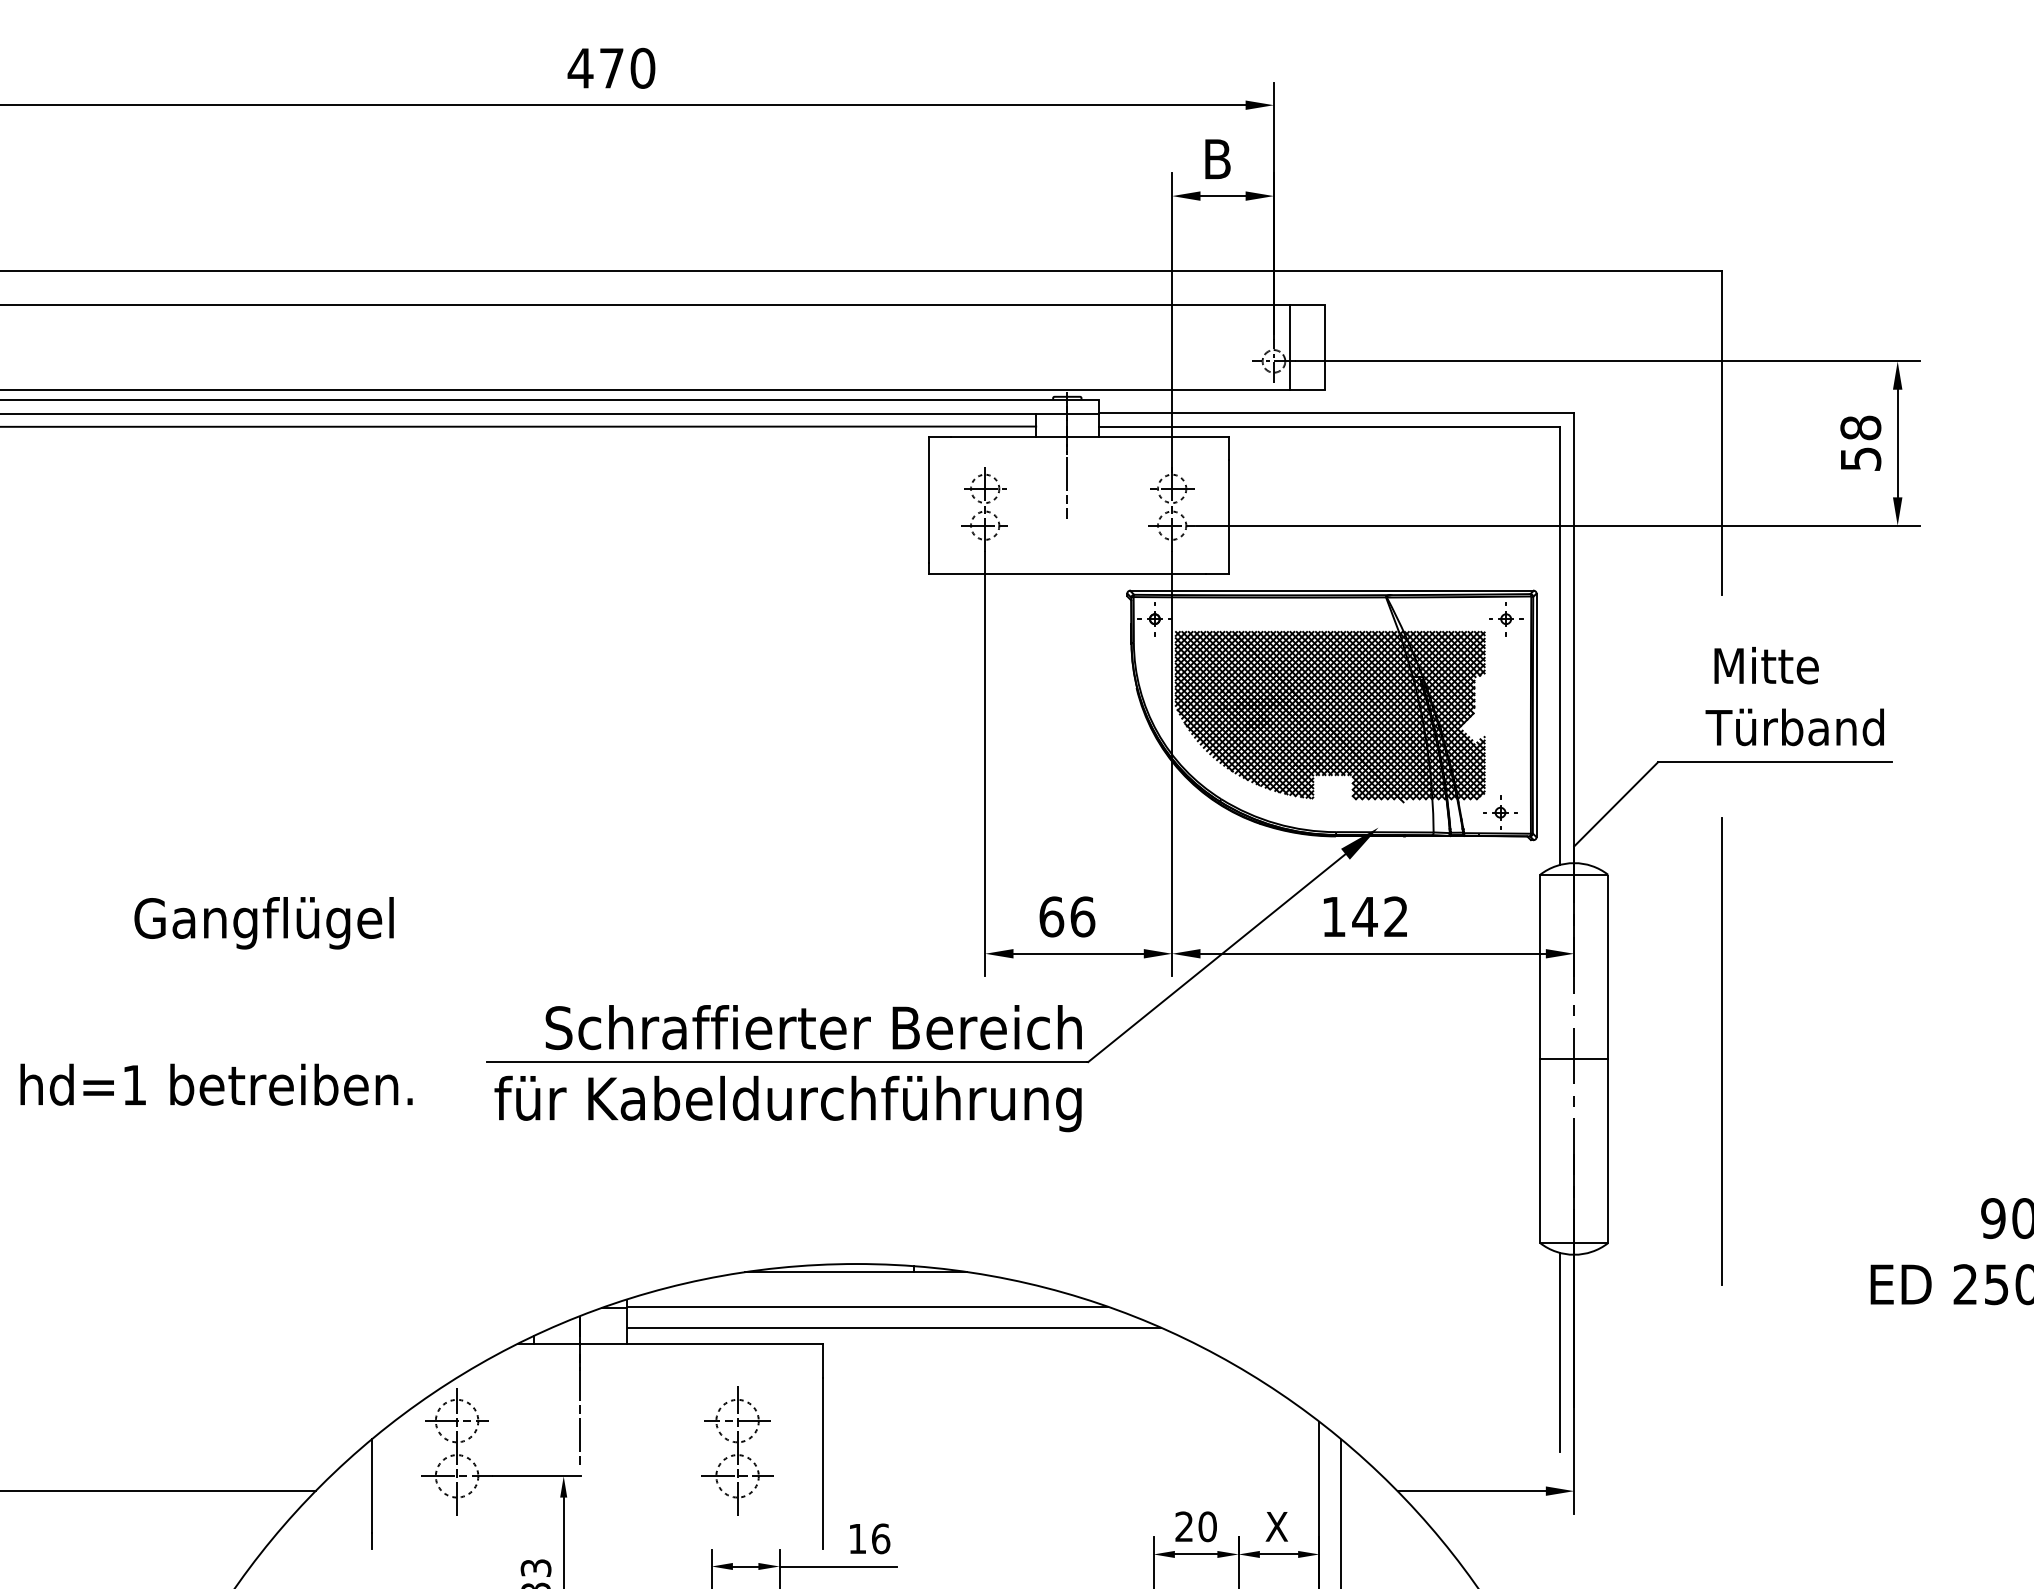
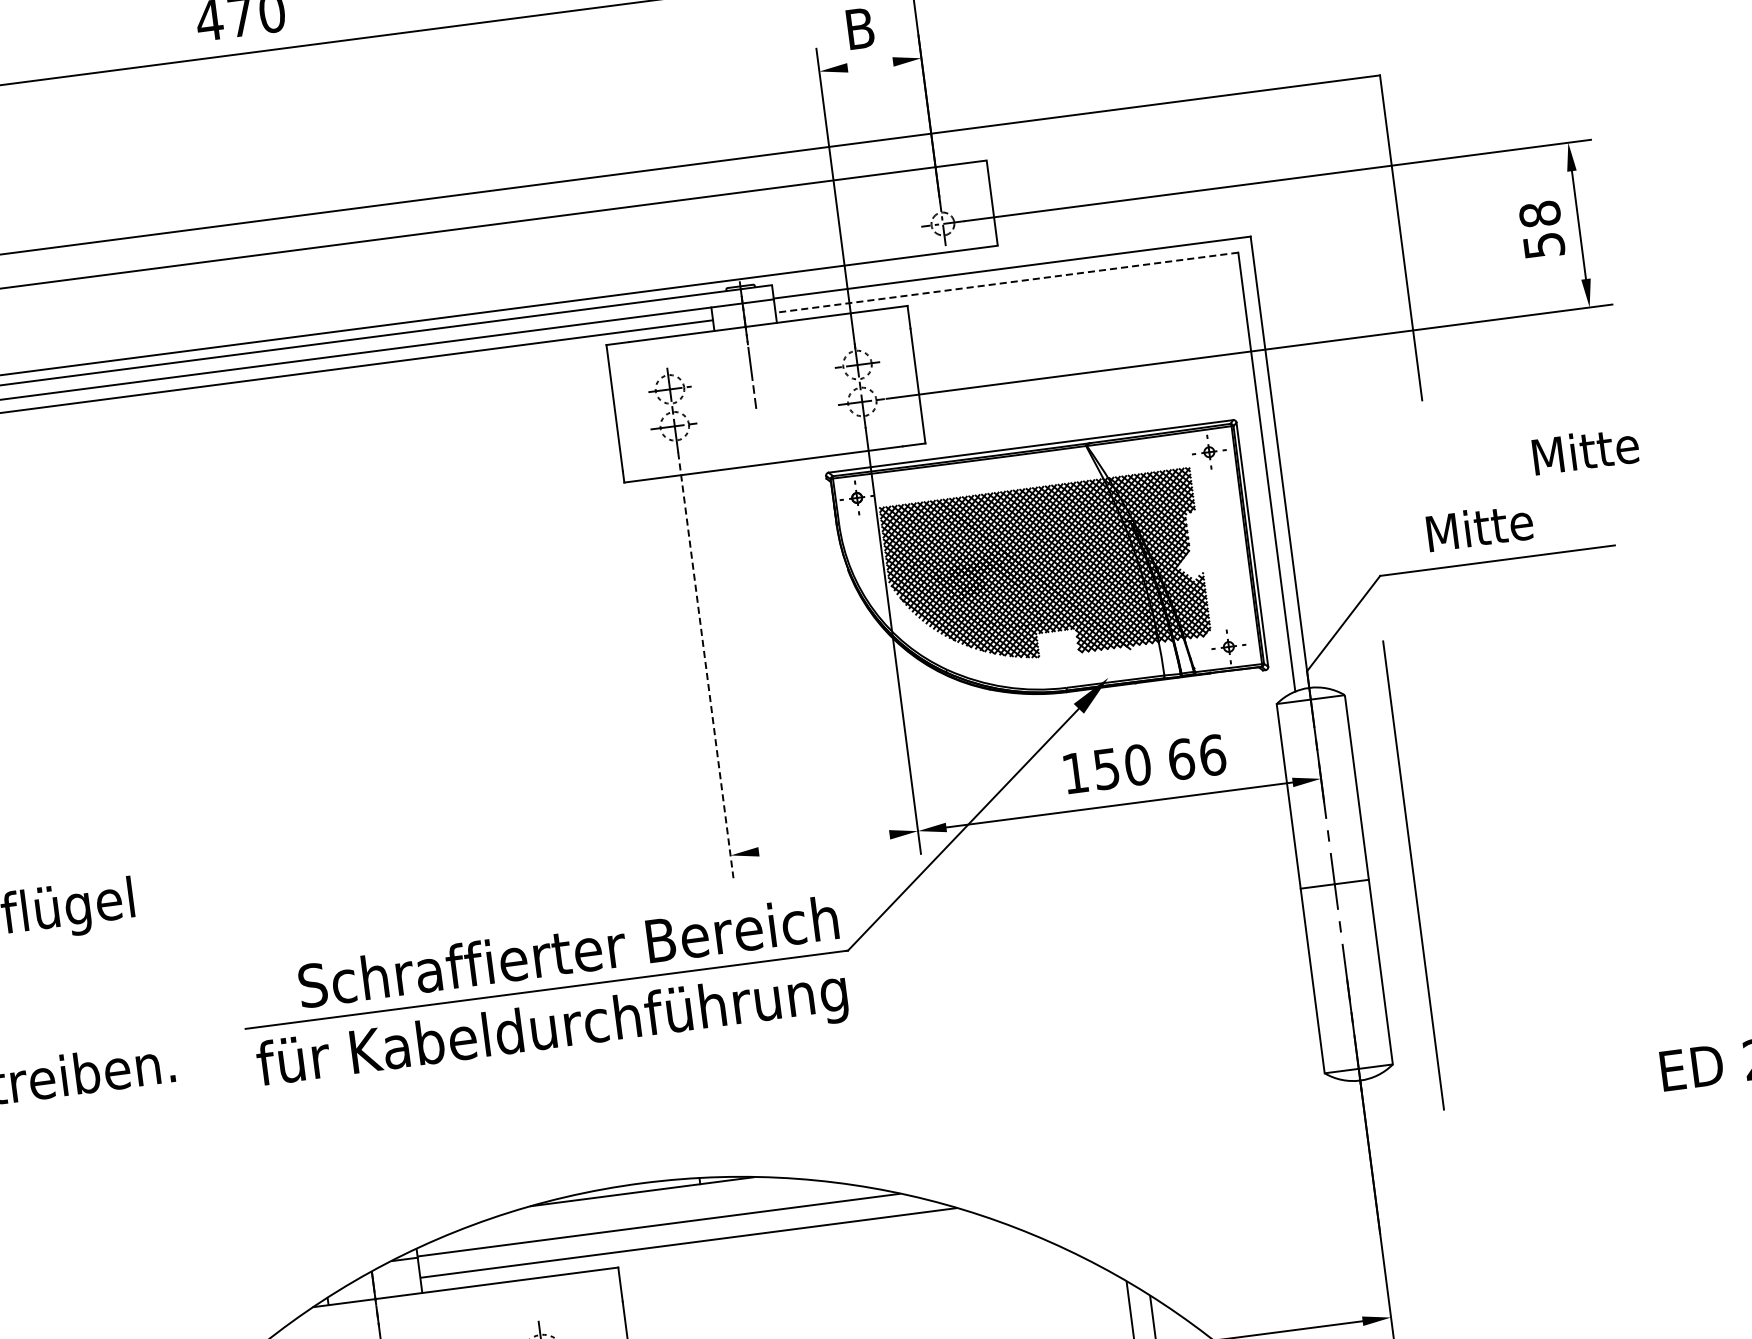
line: (1222, 196) -> (869, 65), removed
line: (1289, 346) -> (956, 207), removed
line: (1329, 427) -> (1007, 283), solid -> dashed
text: (1766, 665) -> (1585, 450), moved
text: (1794, 727) -> (1512, 523), Türband -> Mitte
line: (985, 764) -> (706, 665), solid -> dashed
text: (1067, 916) -> (1197, 756), moved
text: (1380, 916) -> (1122, 766), 142 -> 150
line: (1078, 953) -> (824, 843), removed
line: (1721, 1051) -> (1413, 875), moved
line: (1560, 1352) -> (1359, 1180), removed

